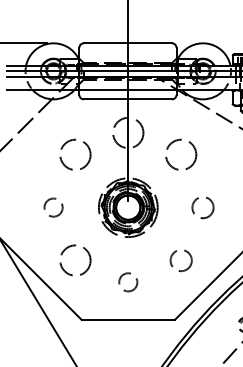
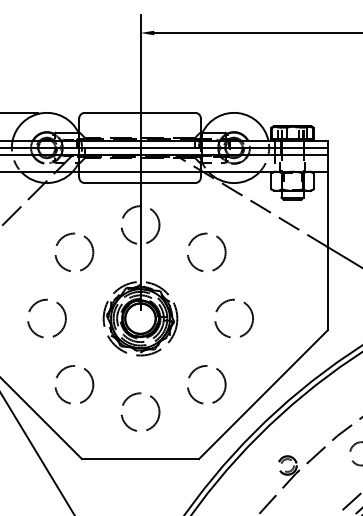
circle: (53, 207) -> (46, 318), size x1.67
circle: (202, 207) -> (233, 318), size x1.43
circle: (181, 260) -> (206, 384), size x1.43
circle: (128, 281) -> (140, 411), size x1.67

